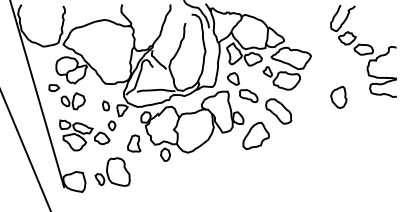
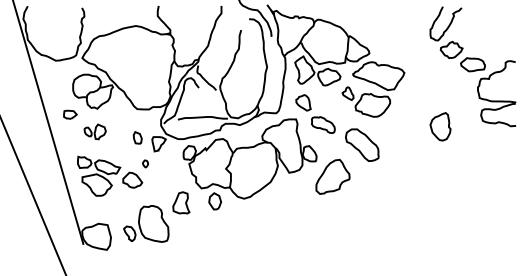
part: (73, 101) -> (95, 131), size x0.7
part: (112, 125) -> (145, 163), size x0.6
part: (134, 143) -> (181, 202), moved

